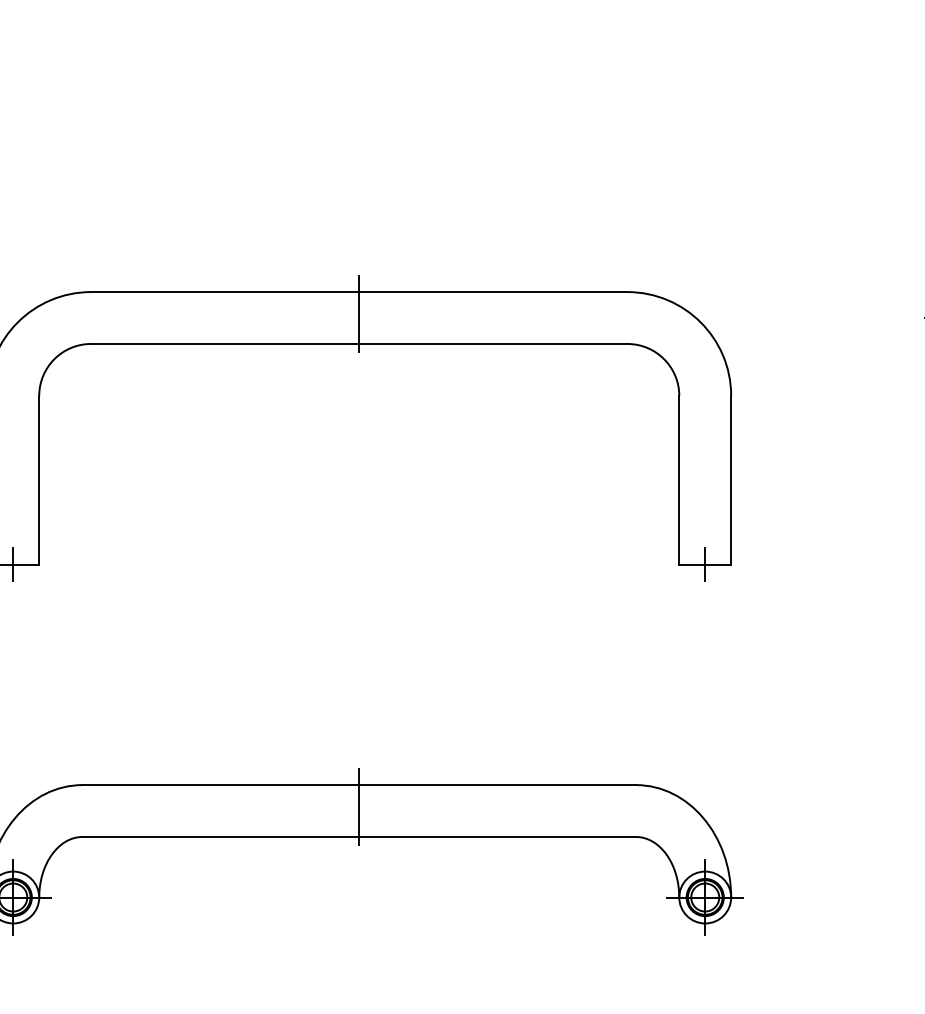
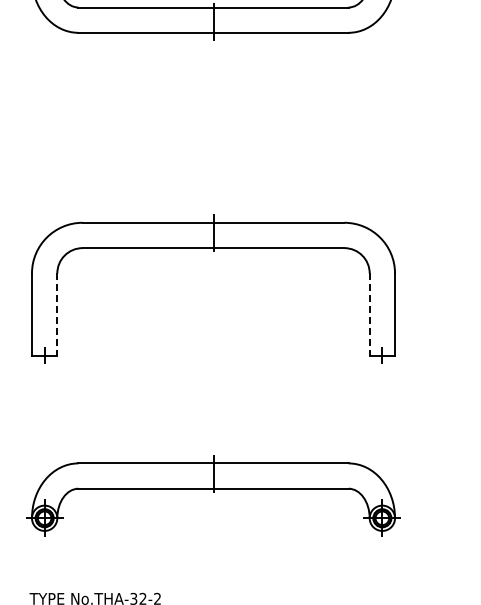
line: (39, 482) -> (57, 315), solid -> dashed
line: (678, 482) -> (369, 315), solid -> dashed

